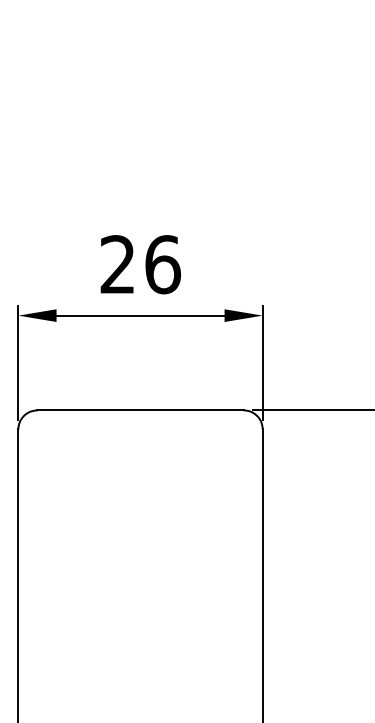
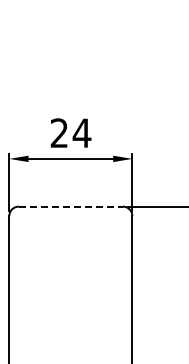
text: (161, 265) -> (81, 133), 26 -> 24
line: (139, 410) -> (70, 206), solid -> dashed

